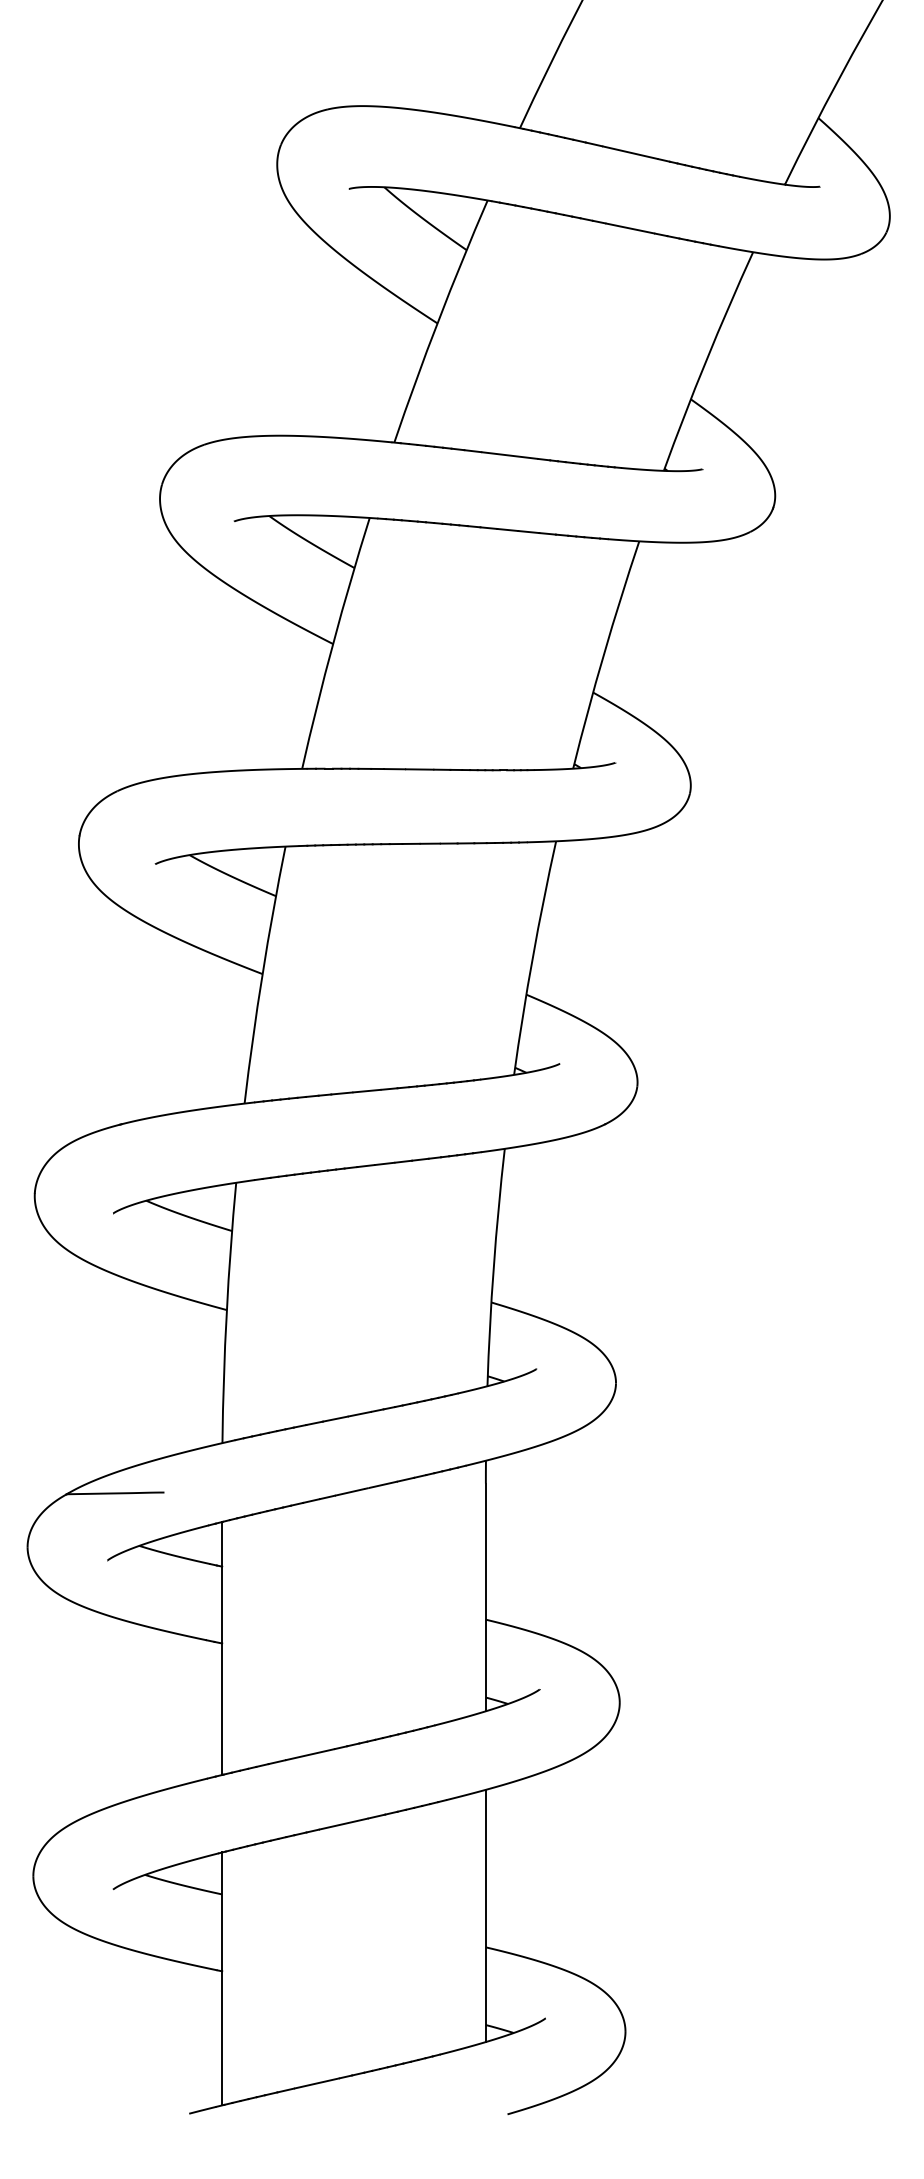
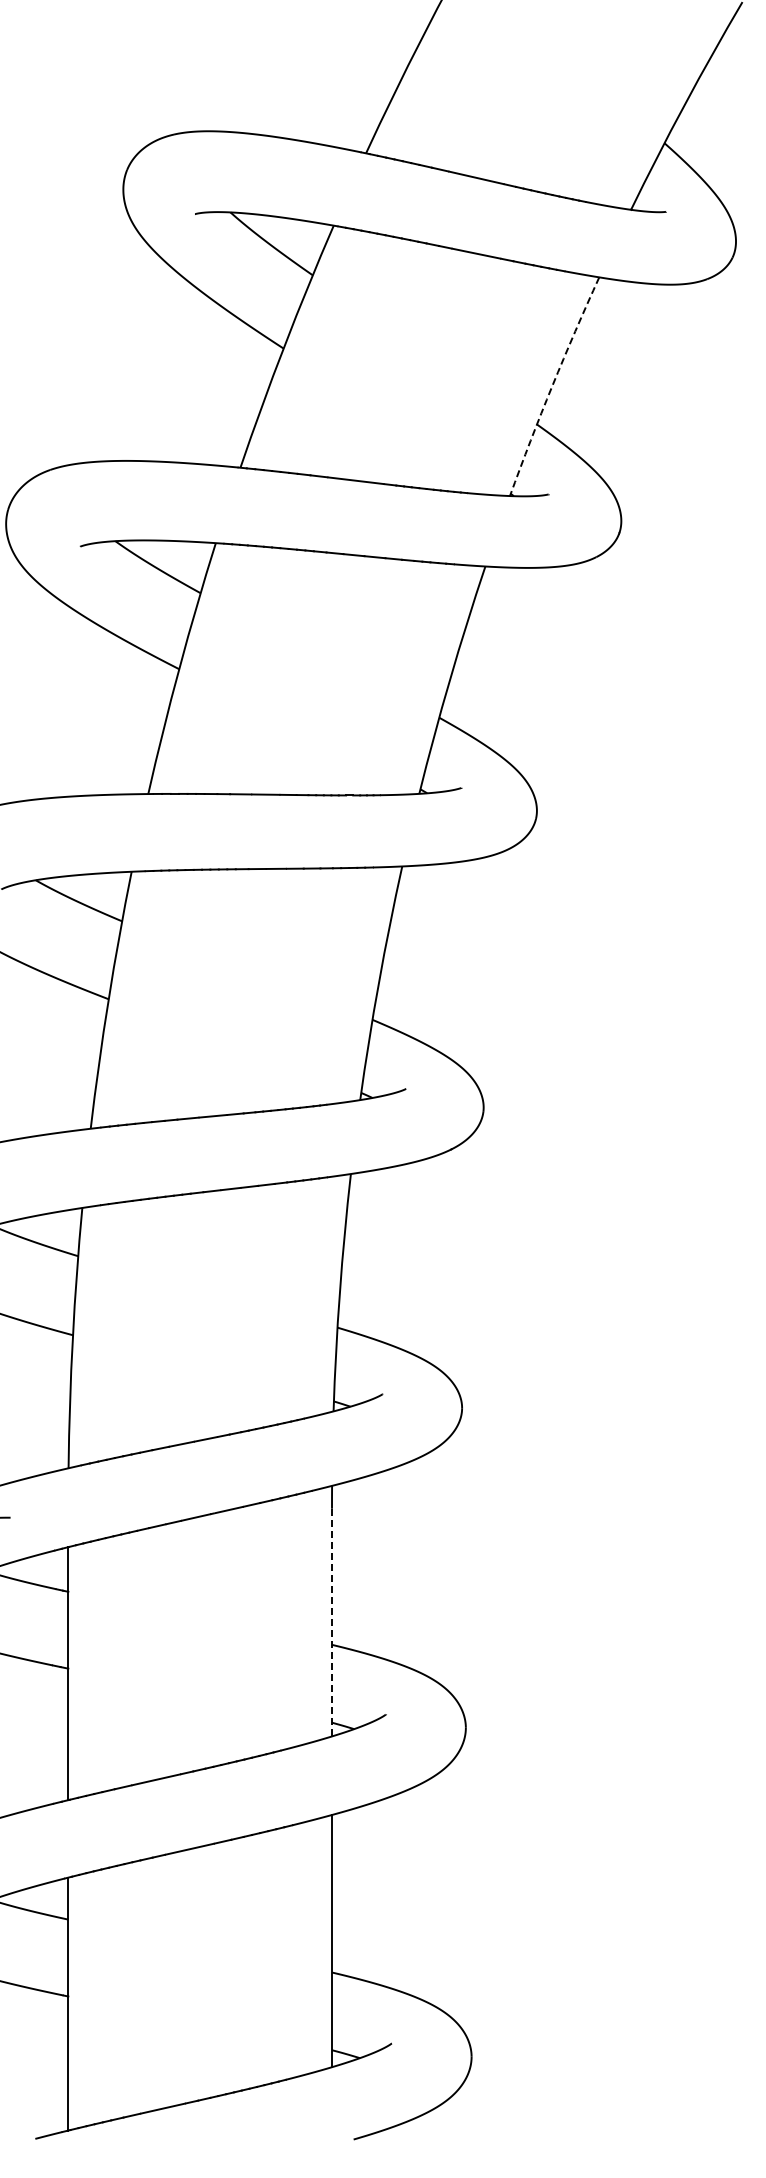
arc: (706, 360) -> (552, 385), solid -> dashed
line: (485, 1597) -> (331, 1622), solid -> dashed

